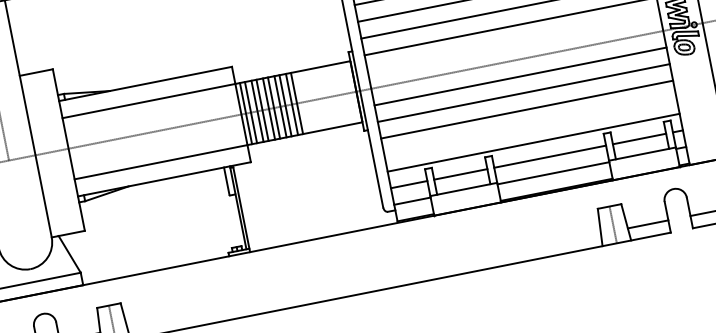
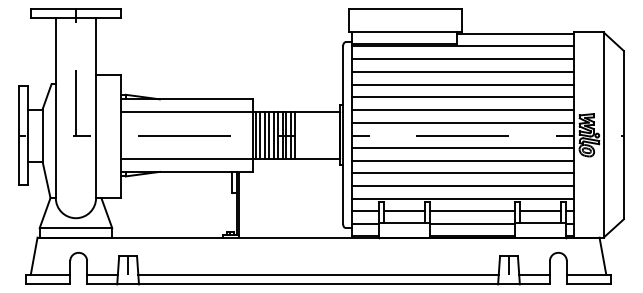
line: (513, 42) -> (462, 122), added
line: (530, 126) -> (462, 186), added
line: (364, 281) -> (318, 275), added

